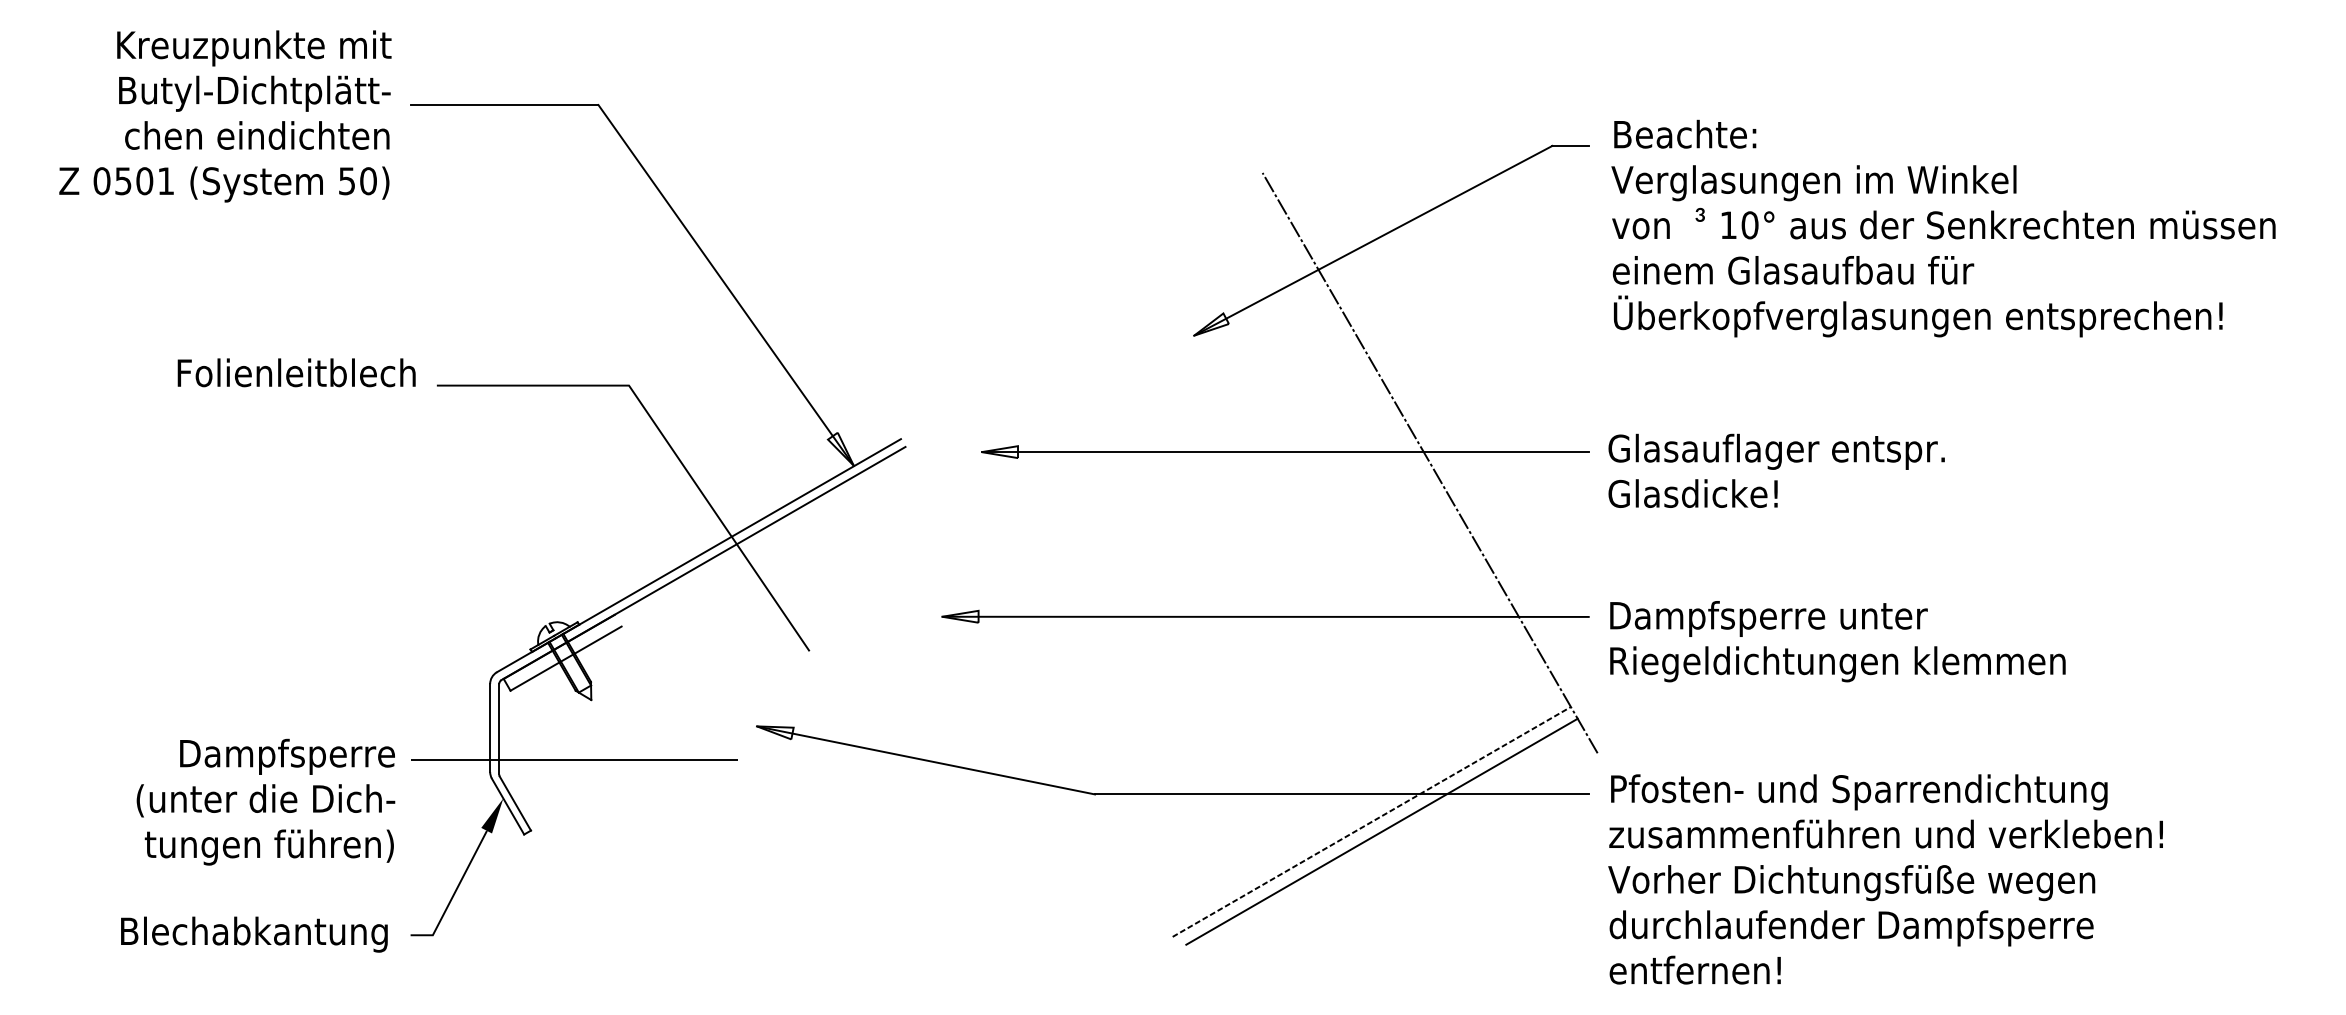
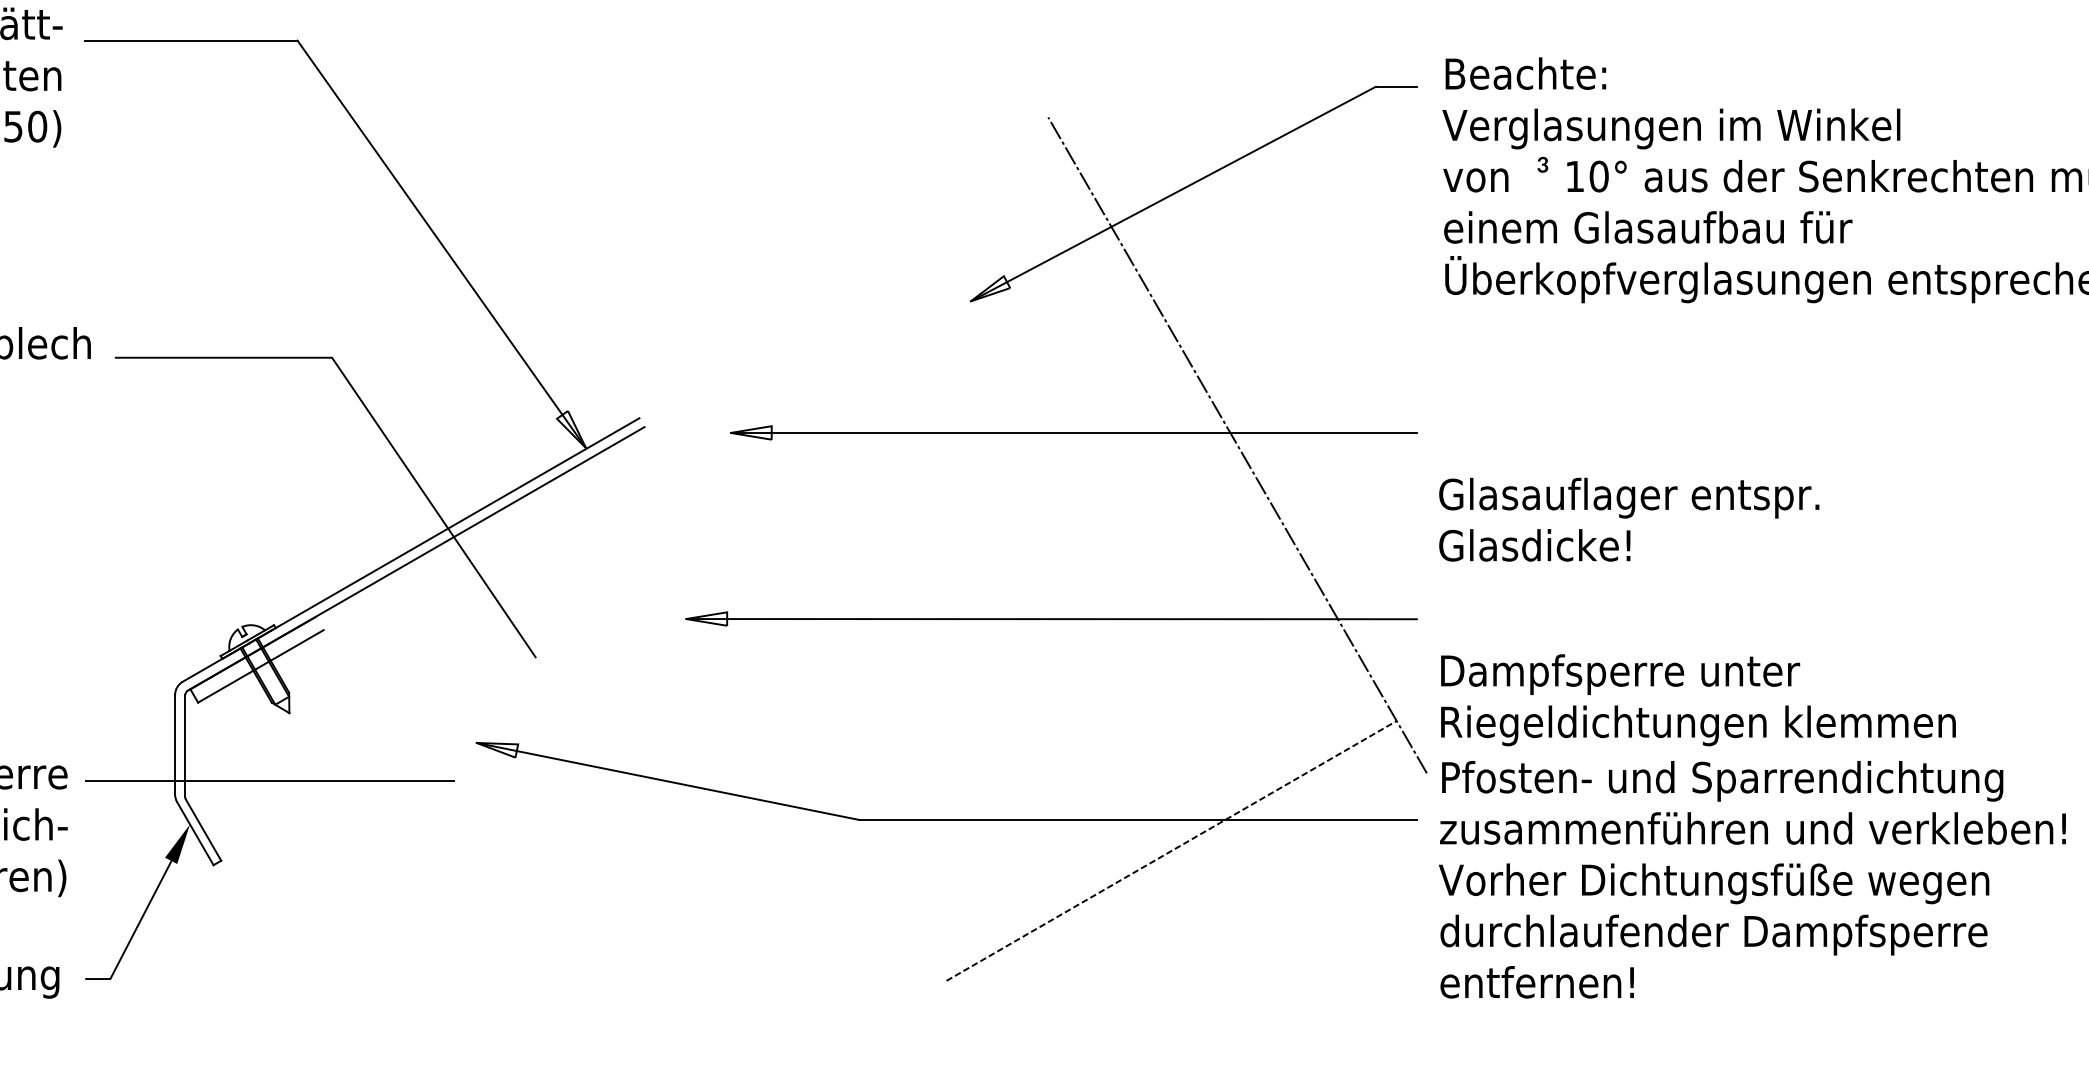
text: (1776, 470) -> (1629, 519), moved
text: (1837, 641) -> (1698, 700), moved
line: (1381, 831) -> (1182, 861), removed
text: (1885, 879) -> (1752, 879), moved

